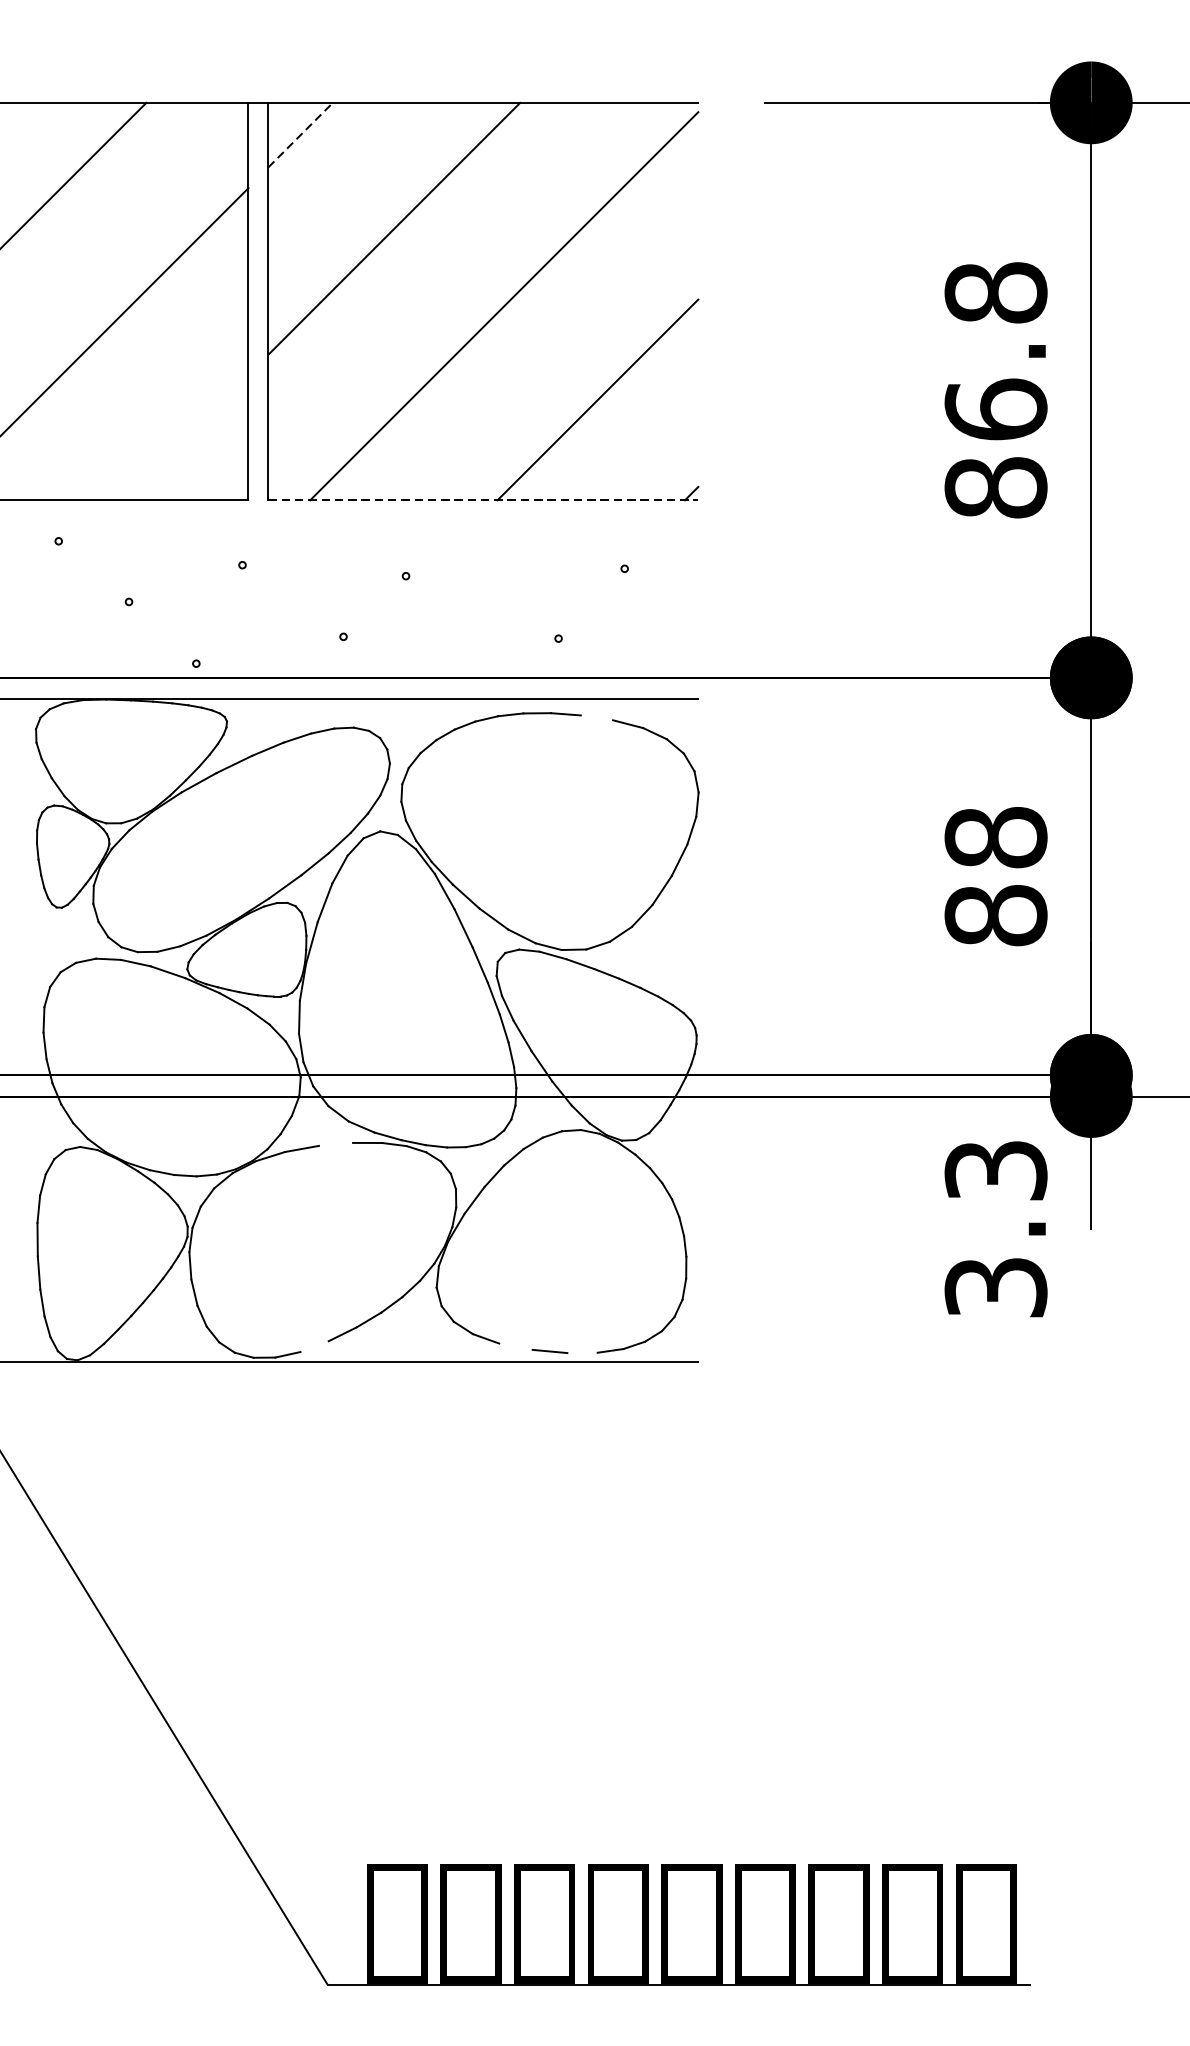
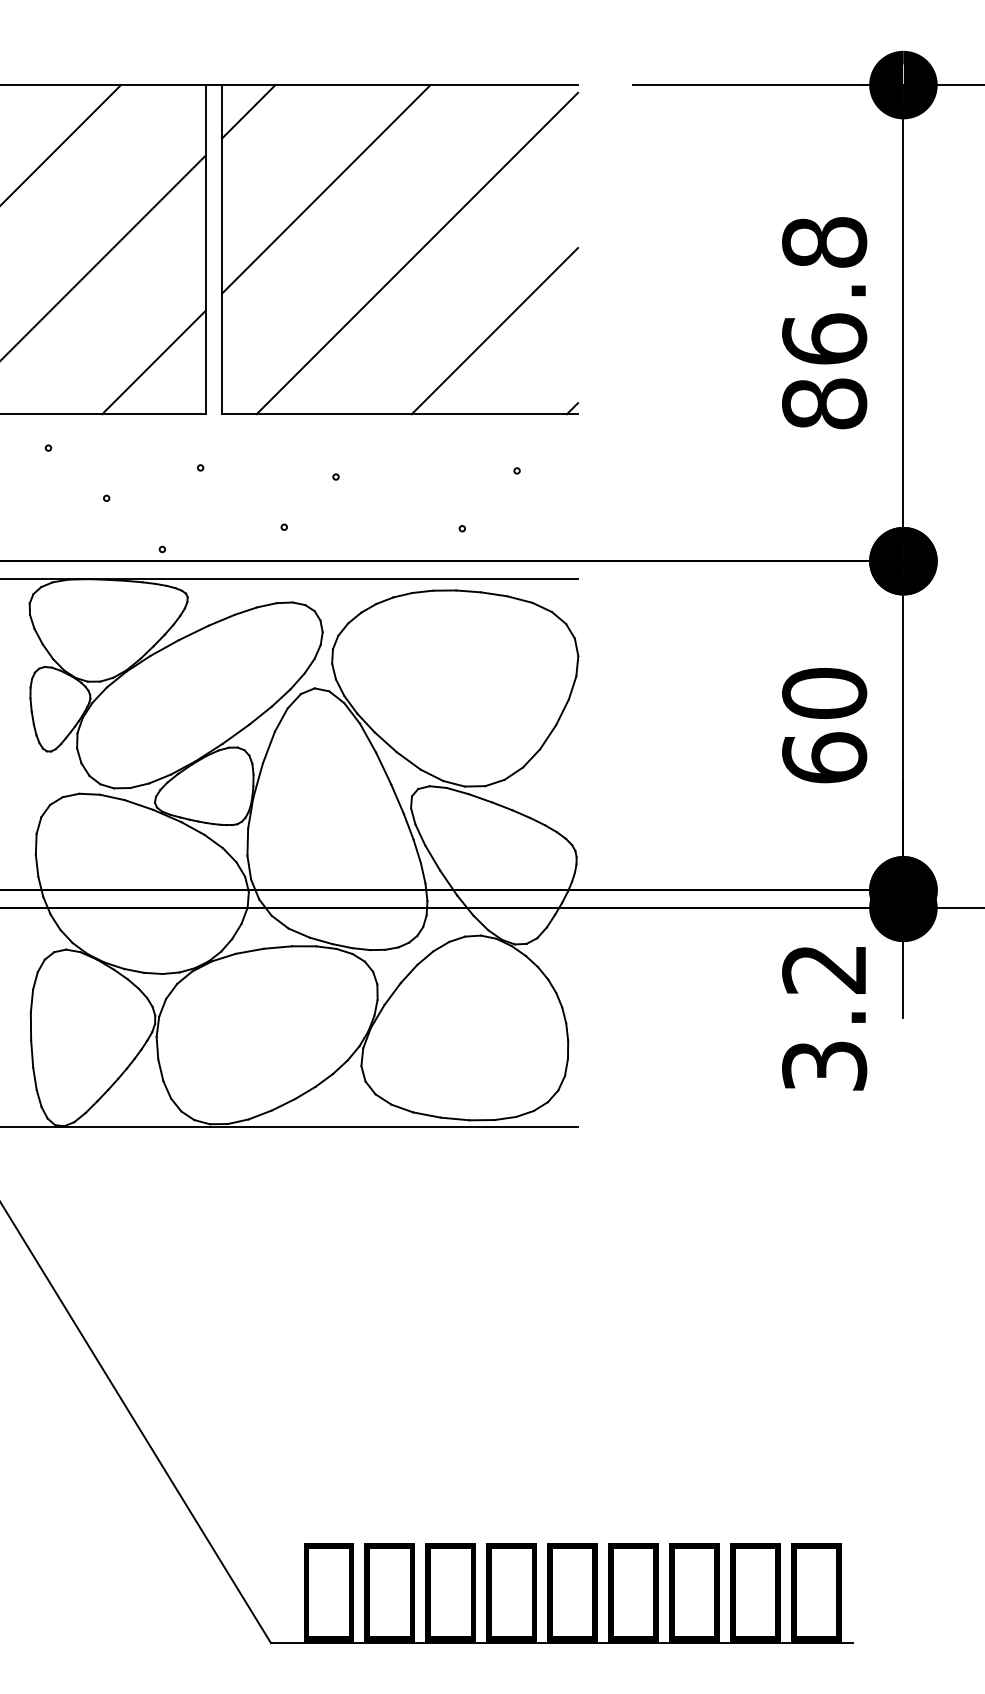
line: (300, 134) -> (248, 111), dashed -> solid
line: (185, 437) -> (153, 362), added
line: (483, 500) -> (400, 414), dashed -> solid
line: (596, 718) -> (493, 594), added
text: (995, 876) -> (824, 725), 88 -> 60
line: (335, 1144) -> (277, 947), added
text: (995, 1170) -> (824, 969), 3.3 -> 3.2
line: (314, 1346) -> (260, 1114), added
line: (515, 1346) -> (426, 1114), added
line: (581, 1353) -> (481, 1120), added

